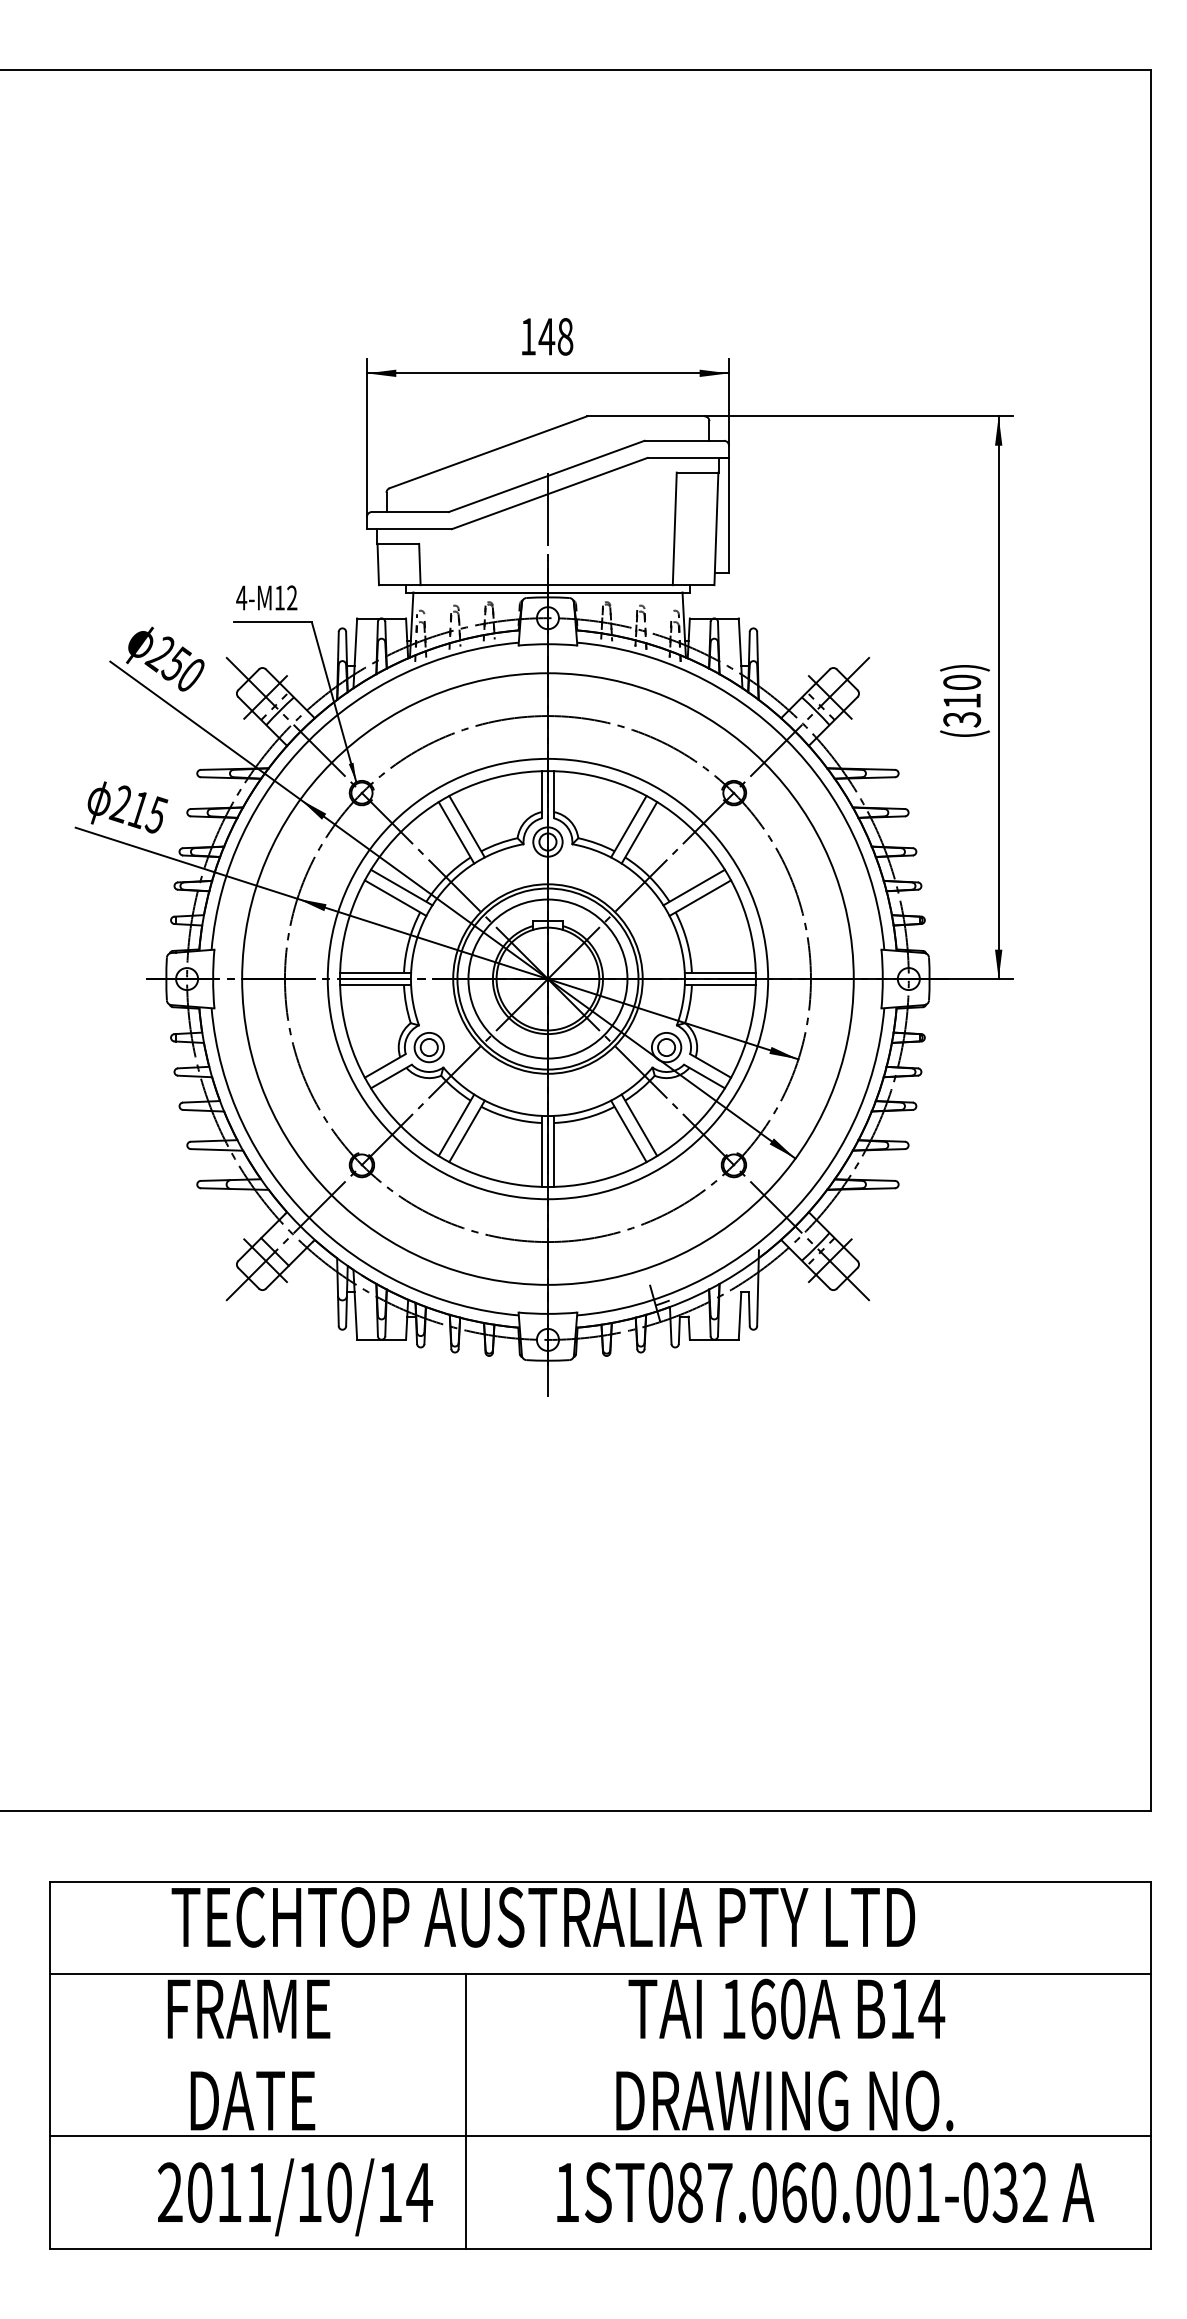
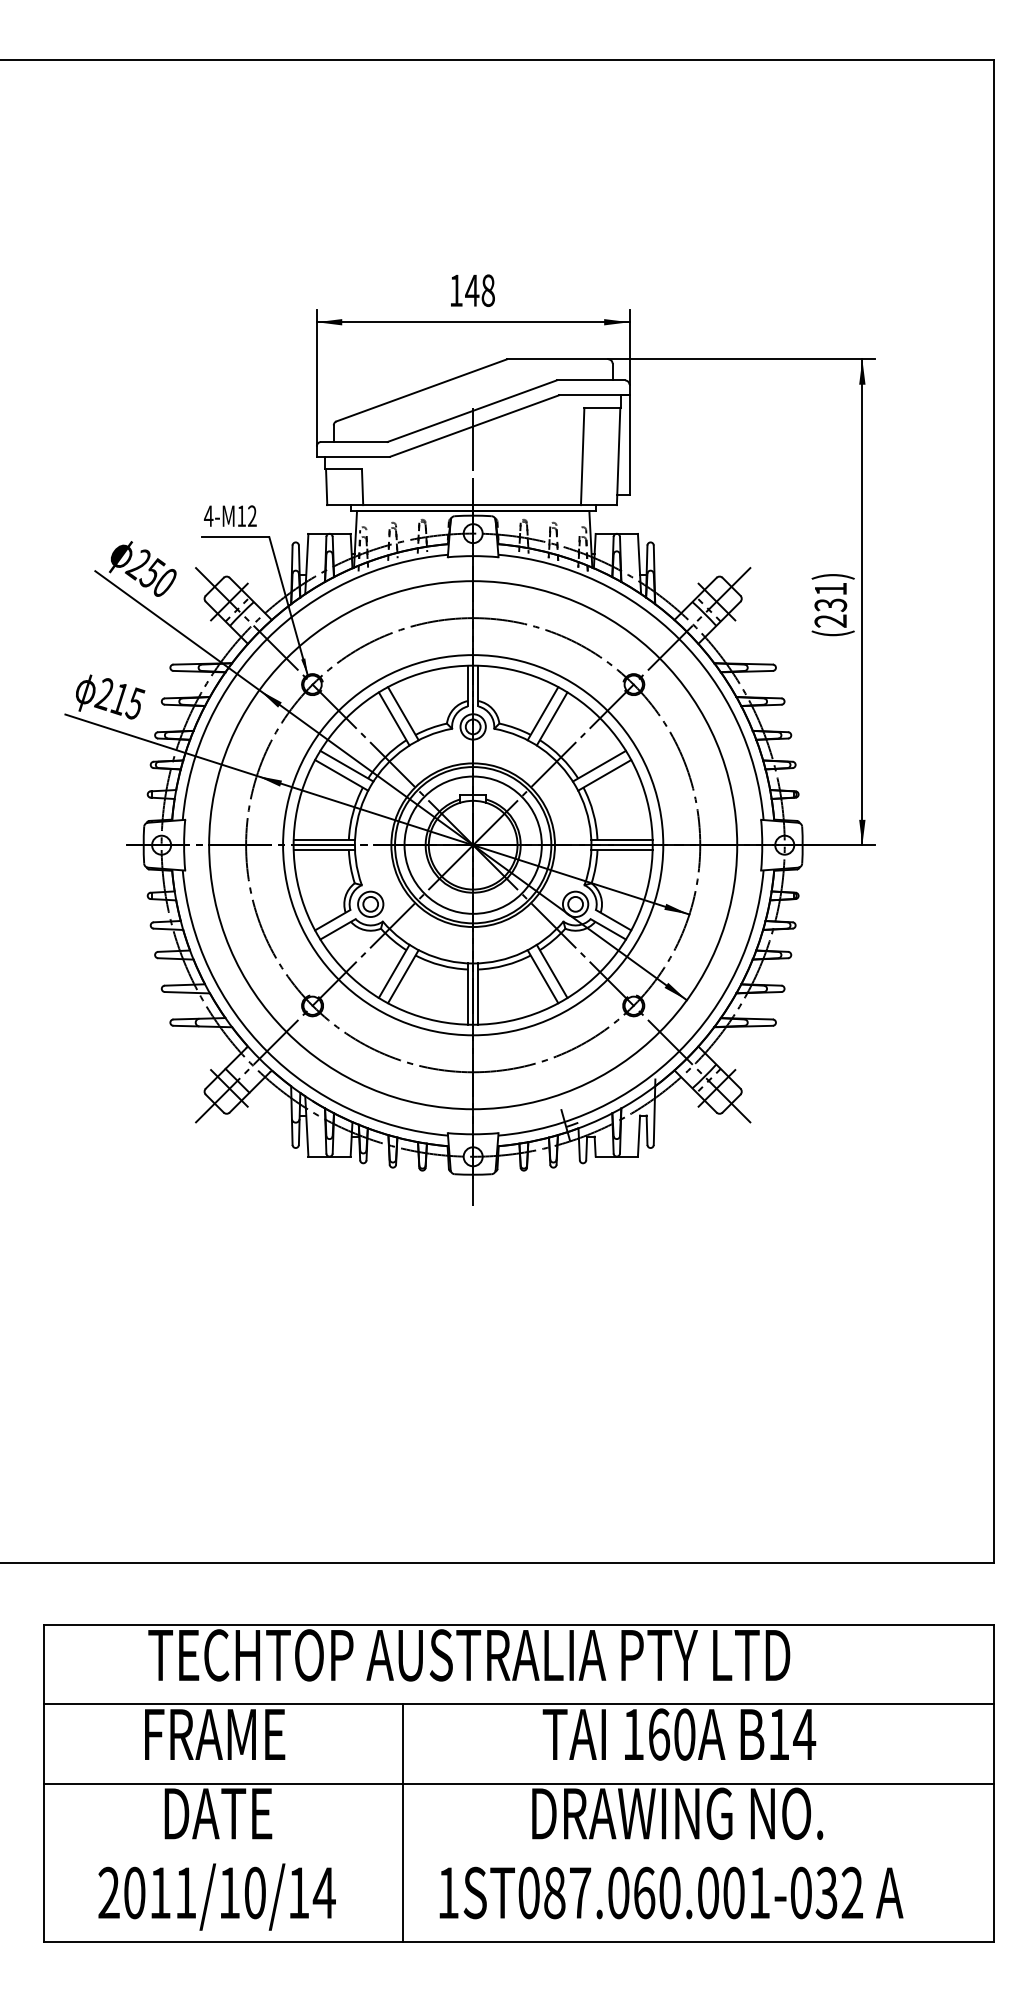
text: (962, 700) -> (831, 604), (310) -> (231)
line: (600, 2135) -> (518, 1783), moved
text: (825, 2192) -> (671, 1892), moved
text: (295, 2197) -> (217, 1897), moved

